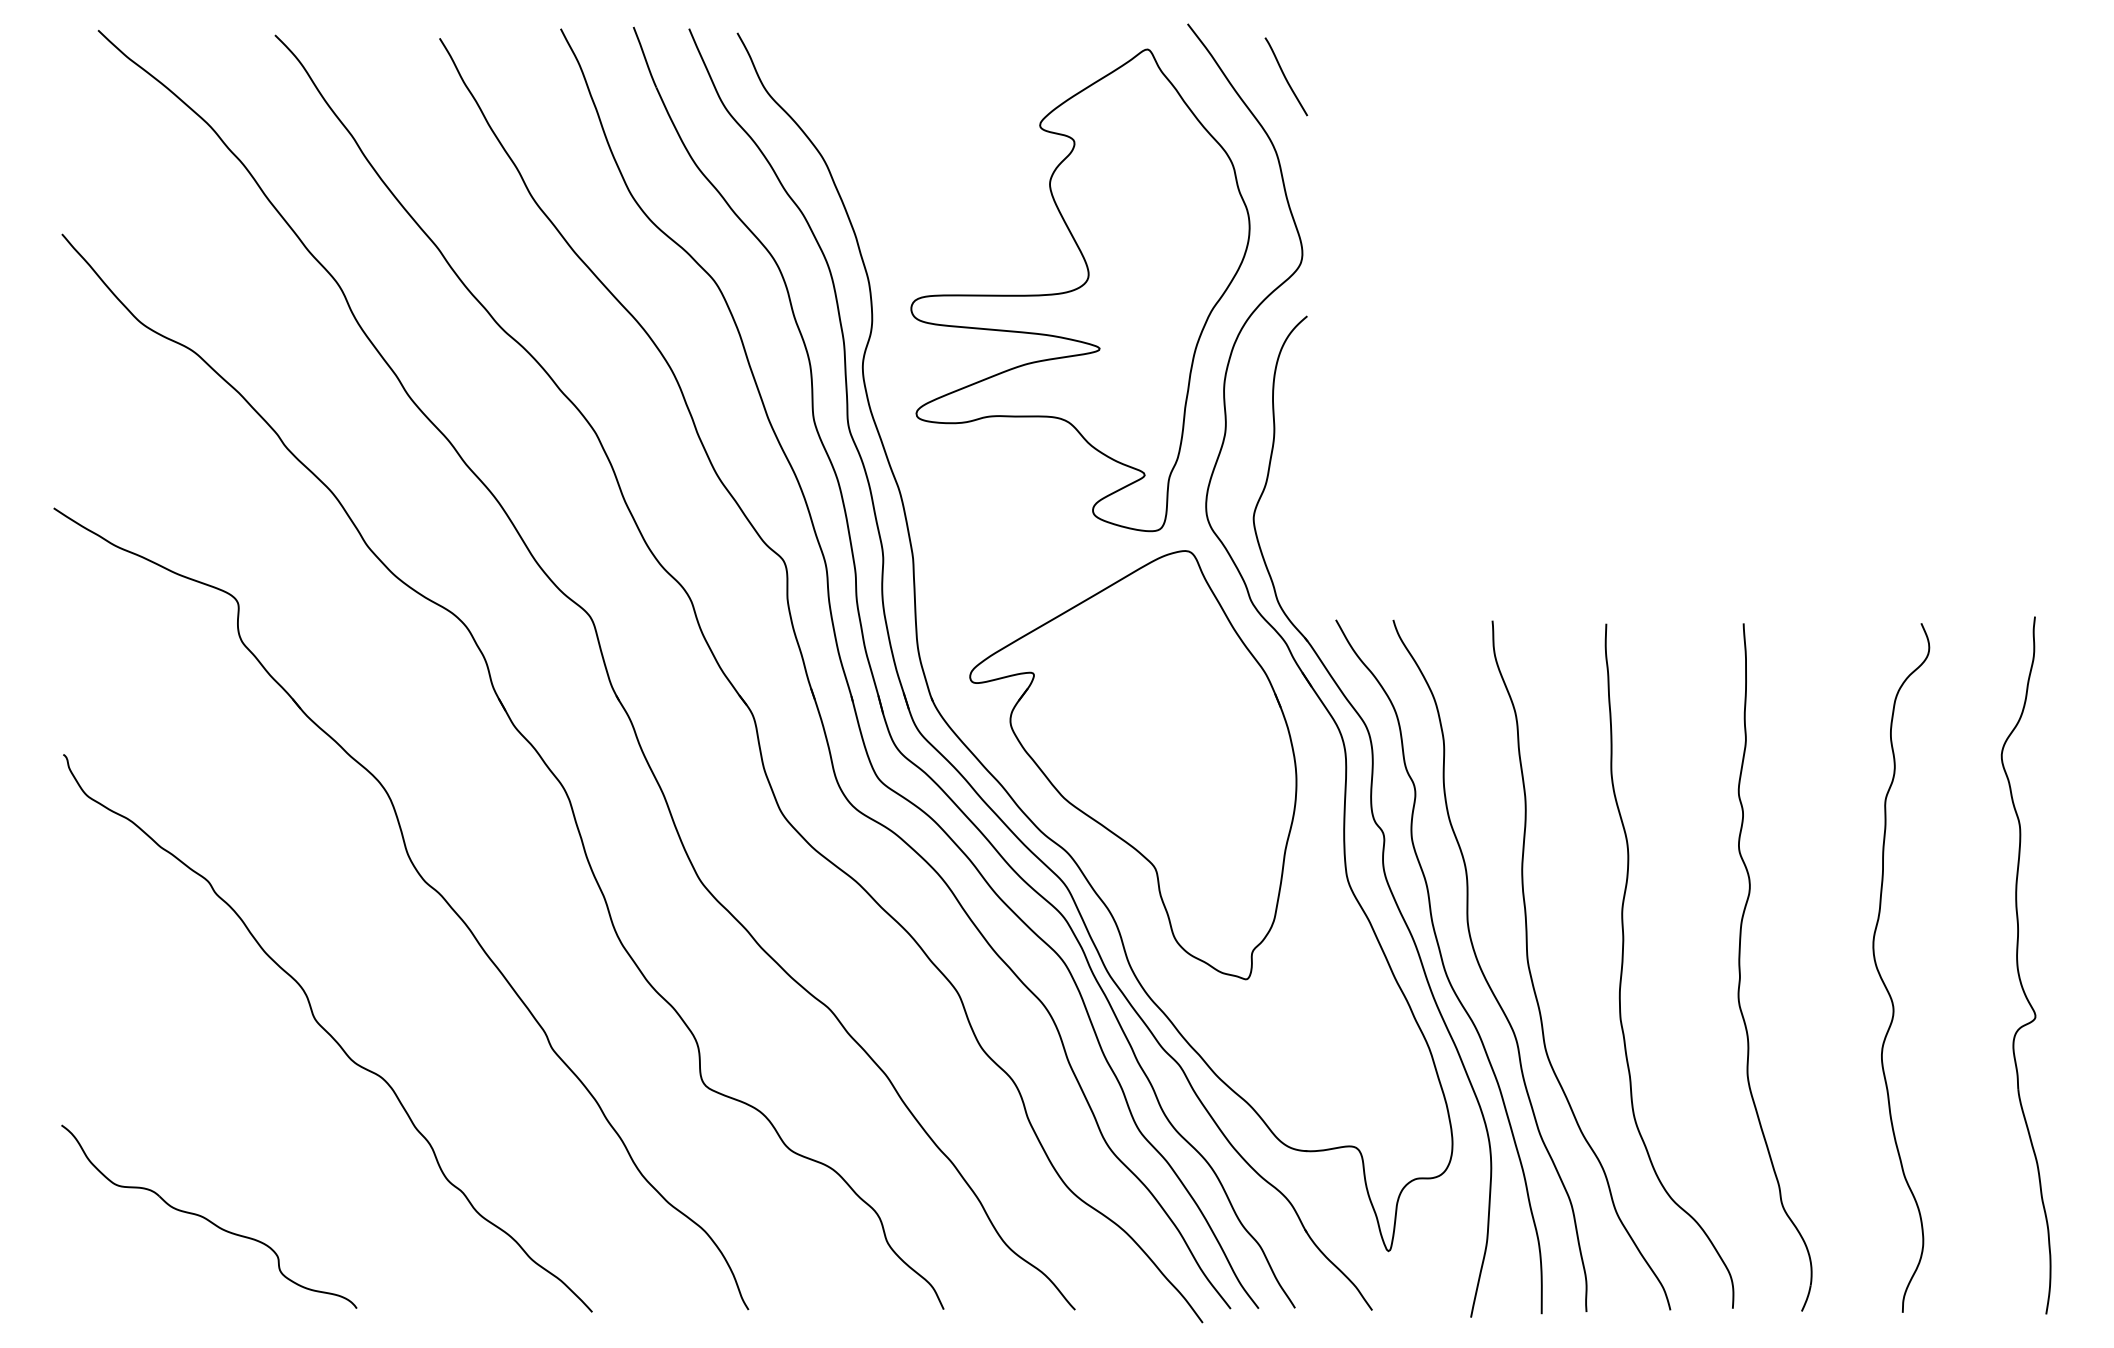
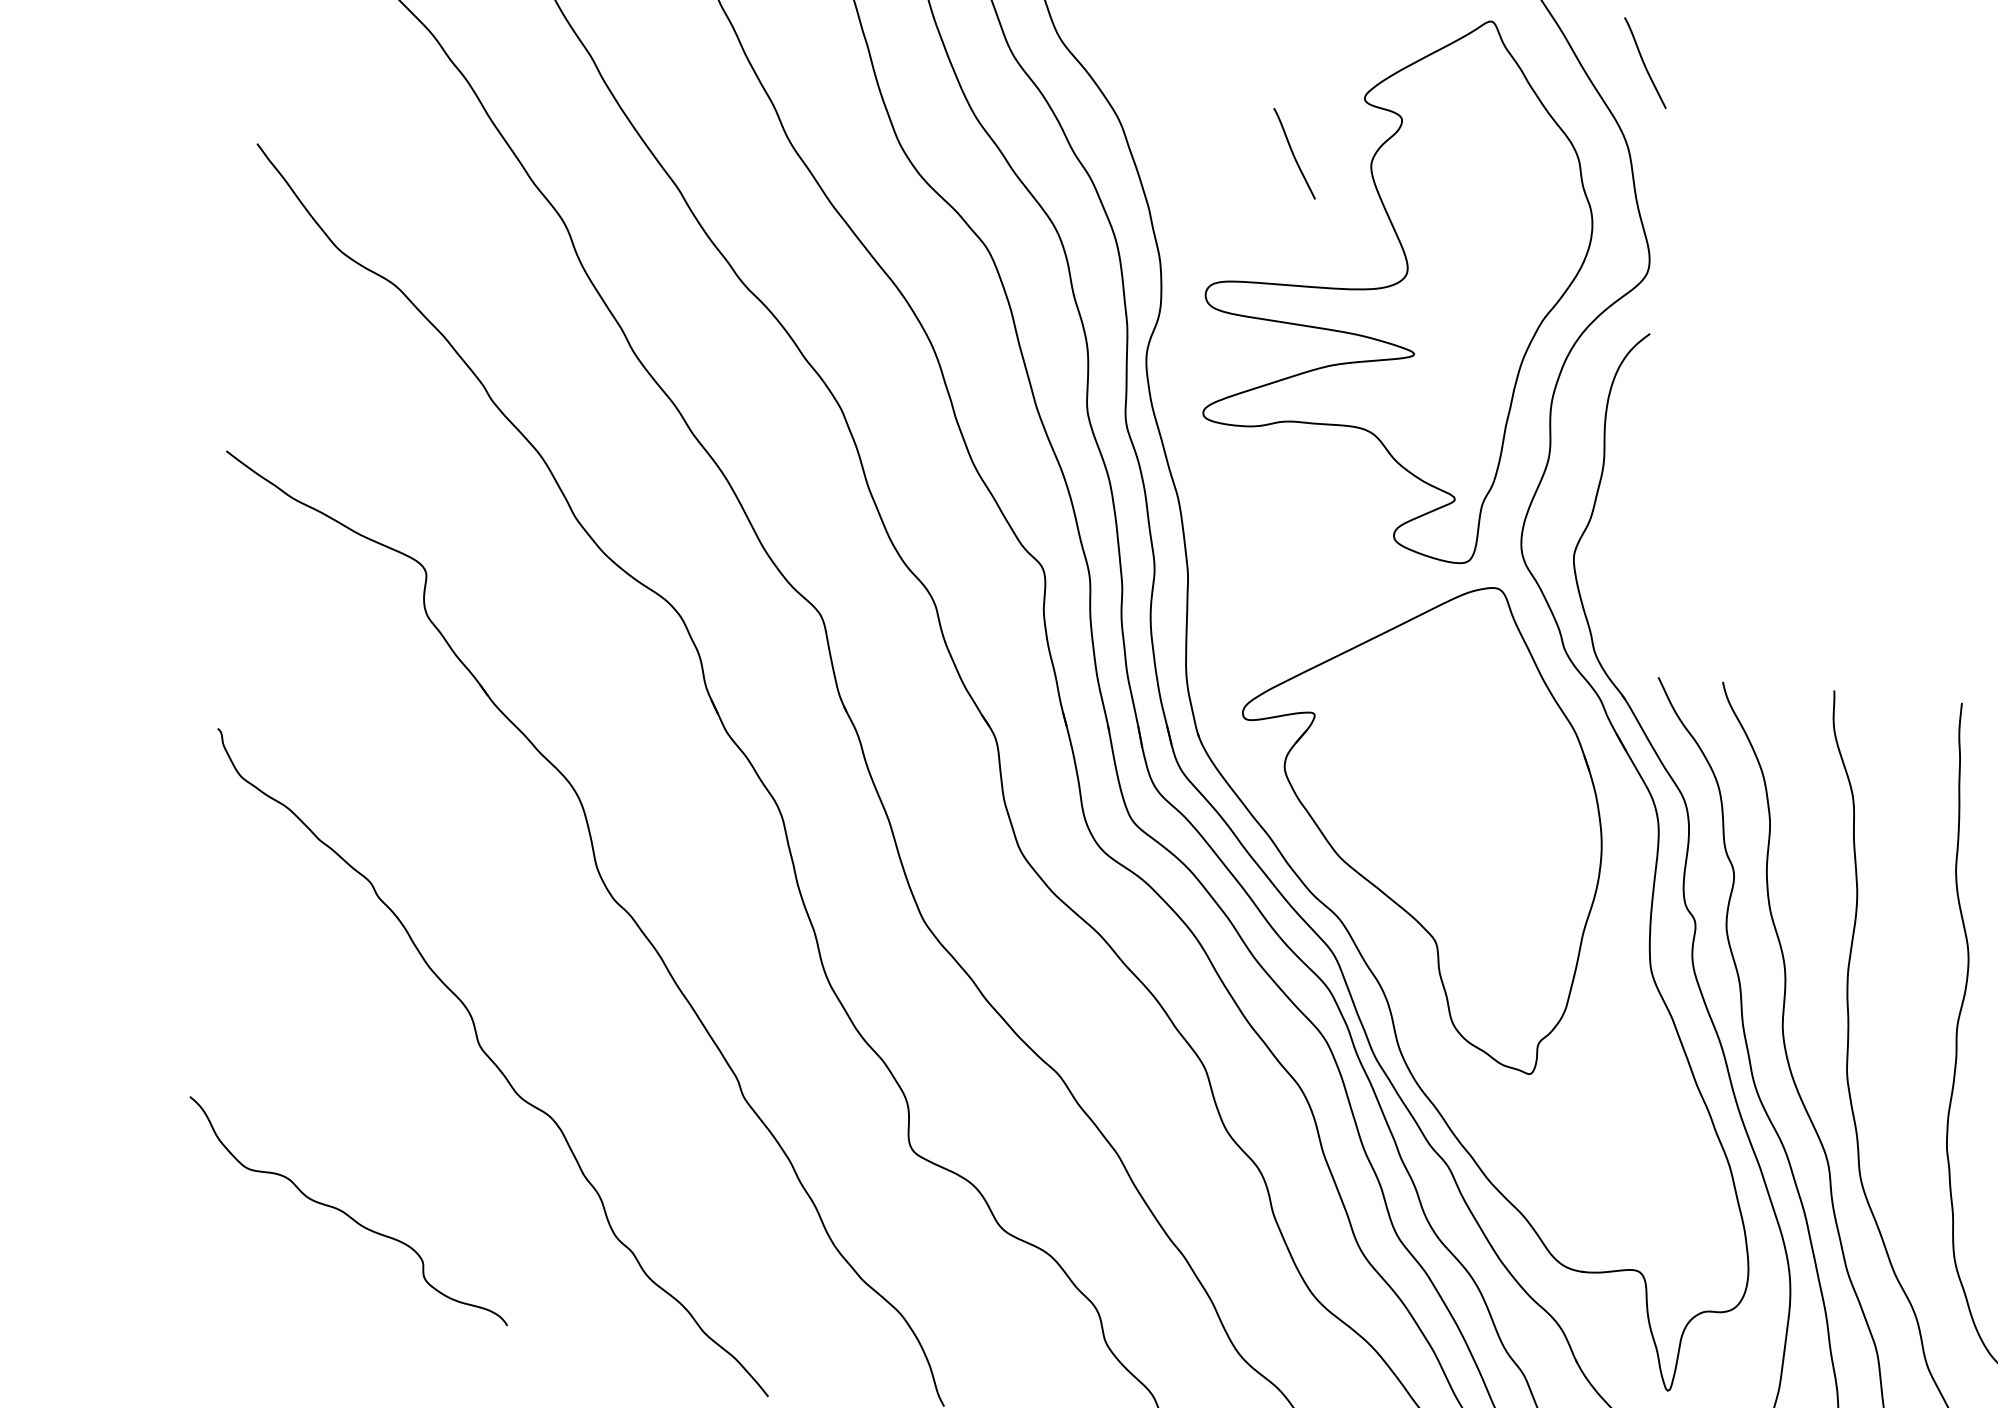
curve: (980, 178) -> (1293, 153), added
part: (209, 1216) -> (349, 1210), moved

